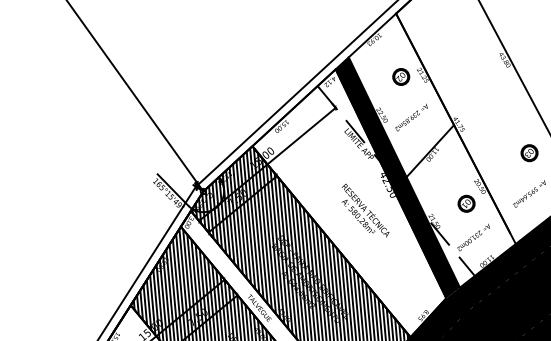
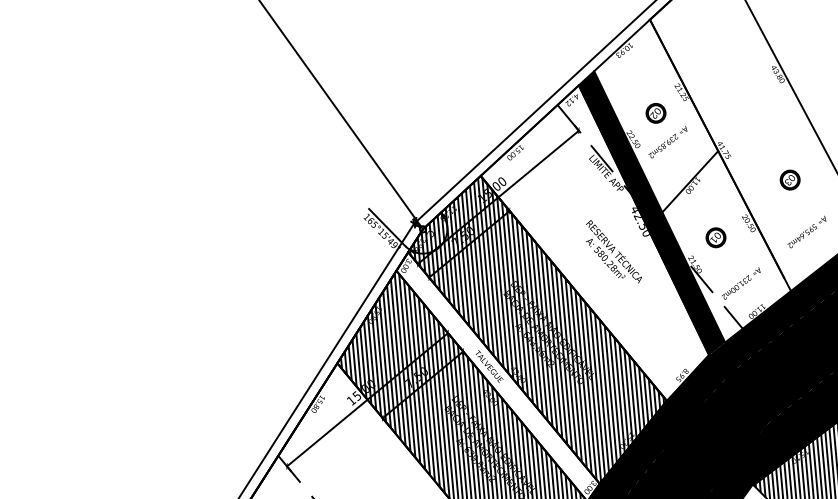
part: (400, 77) -> (655, 113), moved
part: (528, 152) -> (789, 179), moved
part: (466, 203) -> (715, 237), moved

